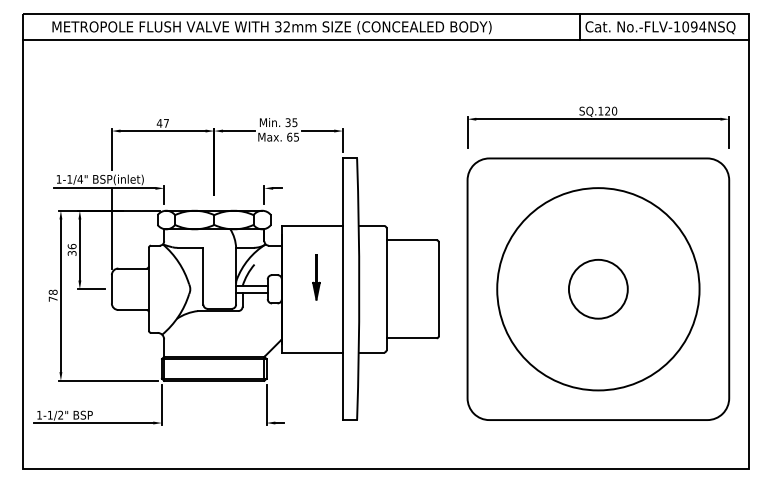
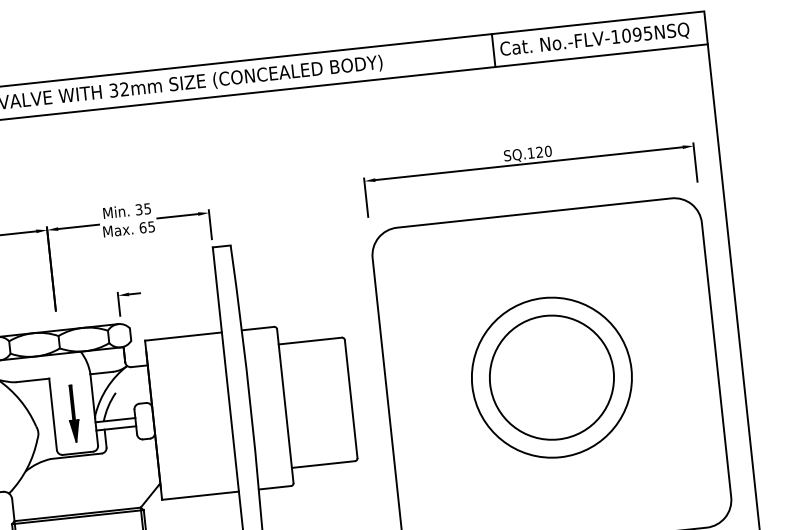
text: (702, 26) -> (647, 32), No.-FLV-1094NSQ -> No.-FLV-1095NSQ
part: (316, 277) -> (73, 413), moved
circle: (598, 289) -> (552, 377), size x0.62
circle: (598, 289) -> (552, 377), size x1.67

